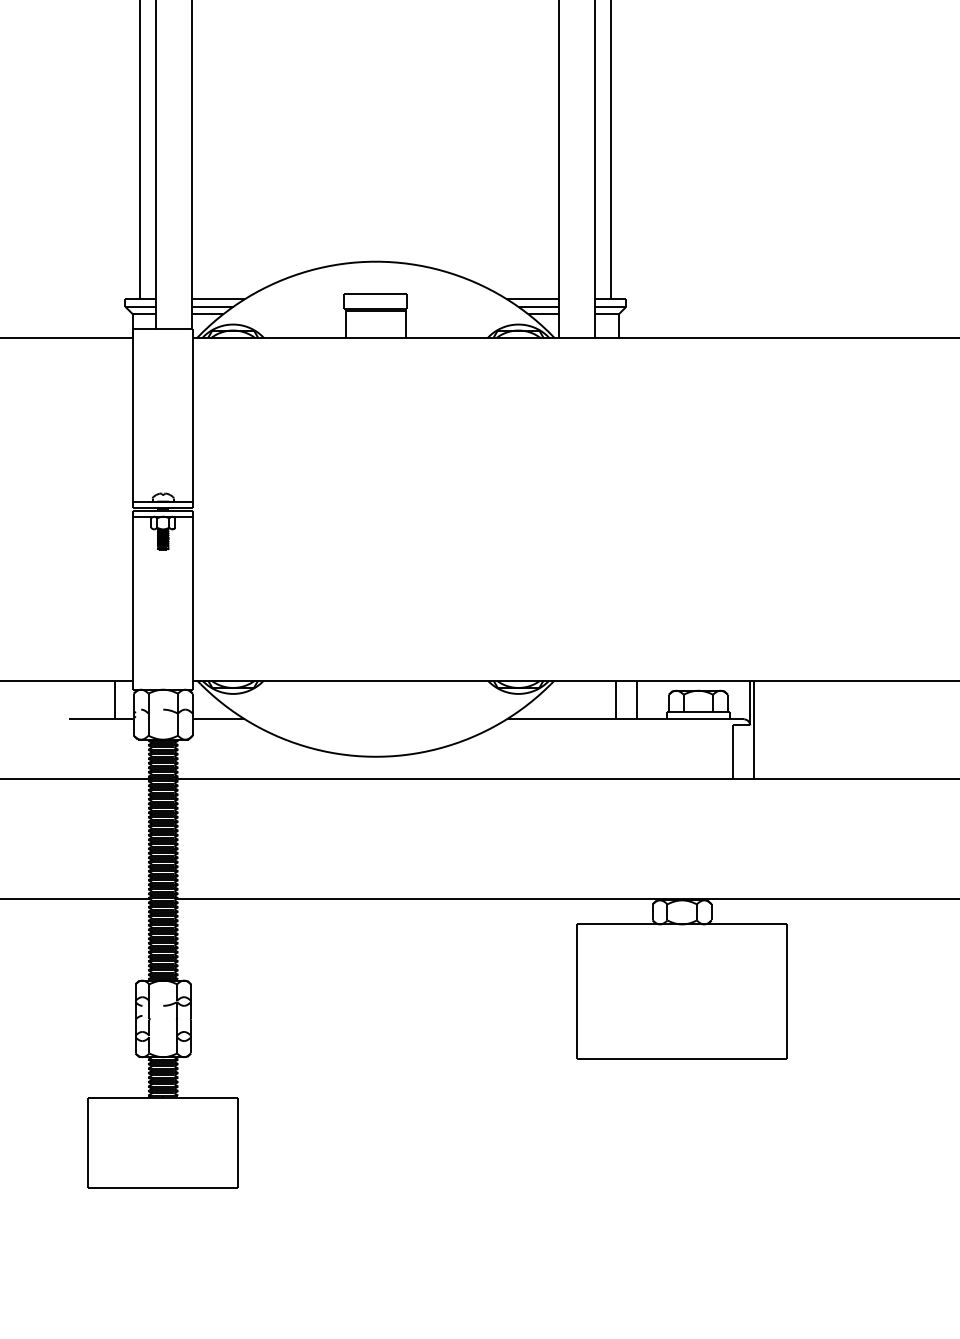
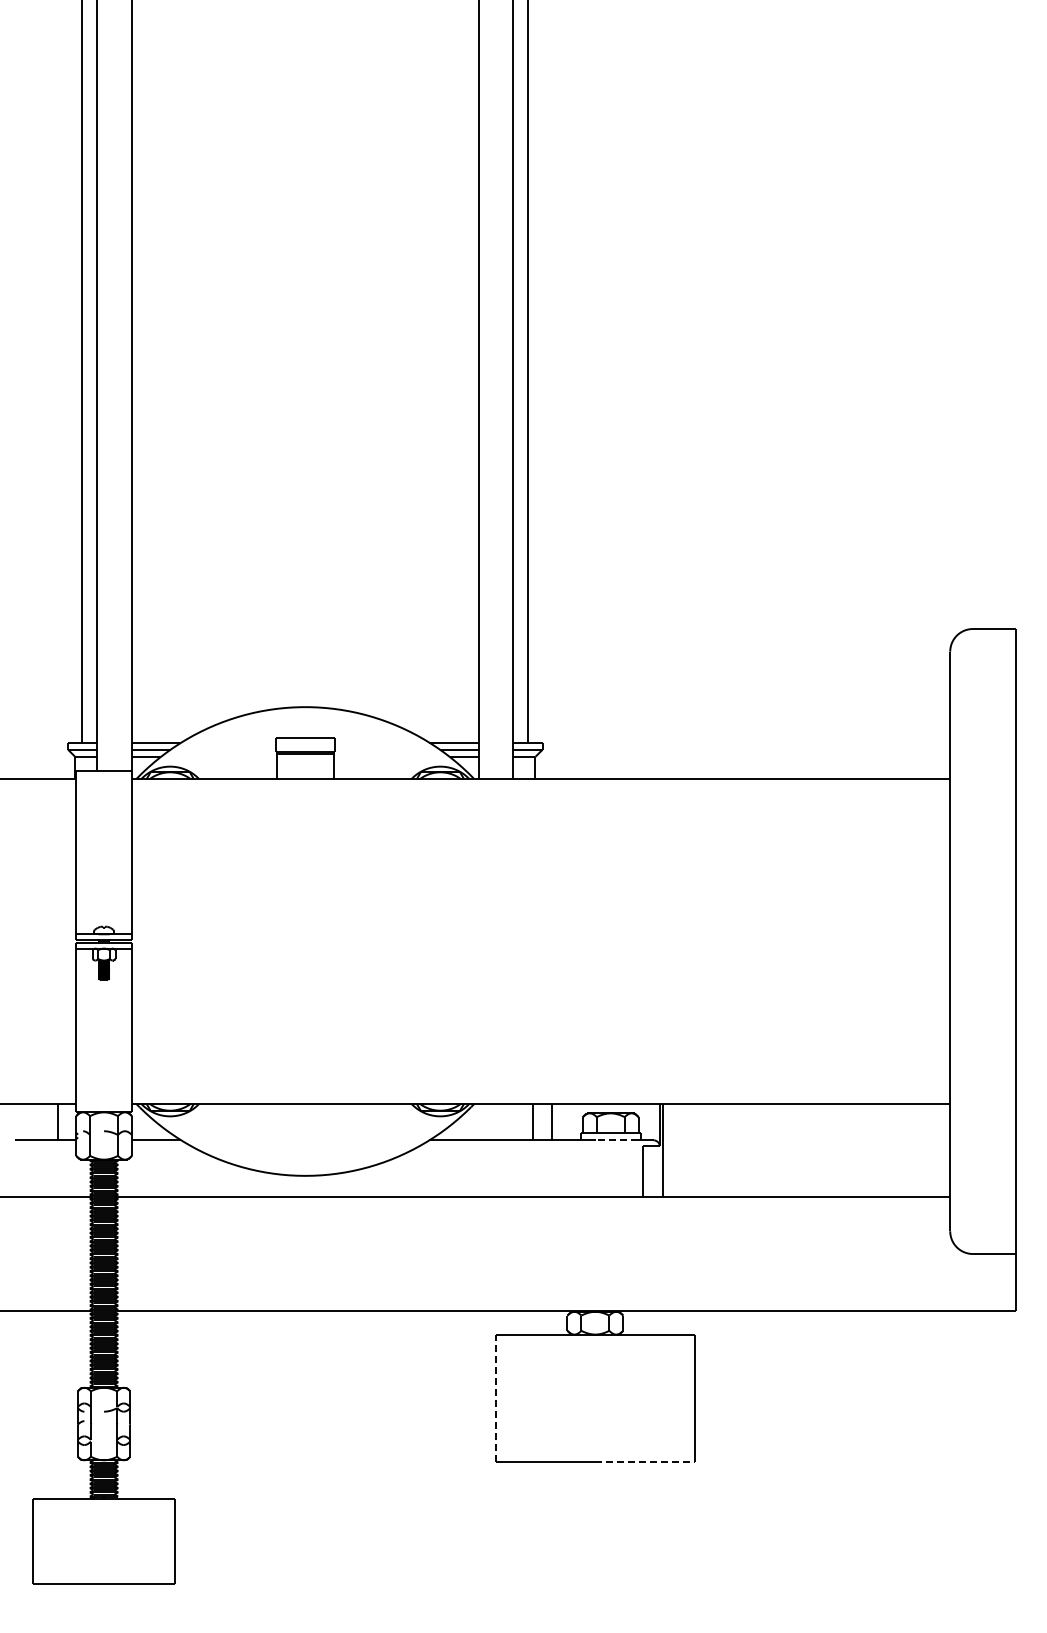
line: (704, 719) -> (616, 1140), solid -> dashed
line: (576, 991) -> (495, 1398), solid -> dashed
line: (735, 1059) -> (645, 1462), solid -> dashed

